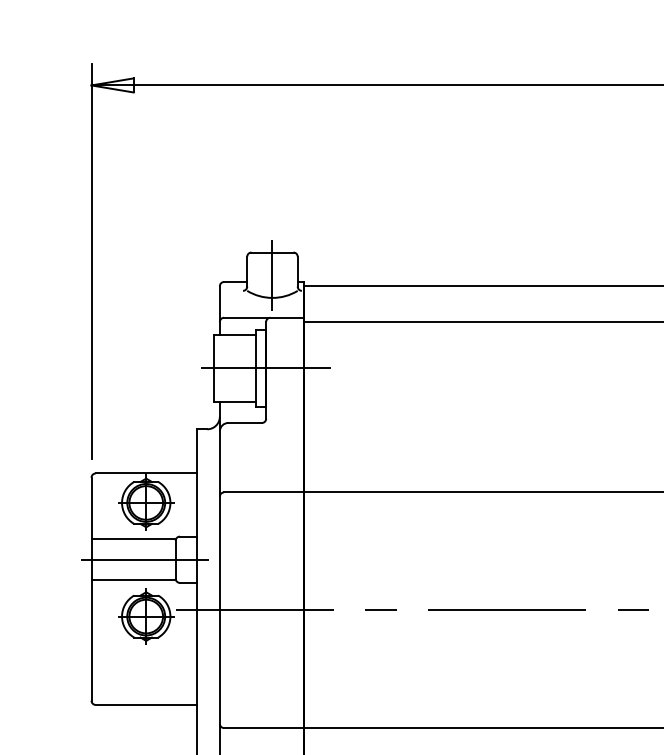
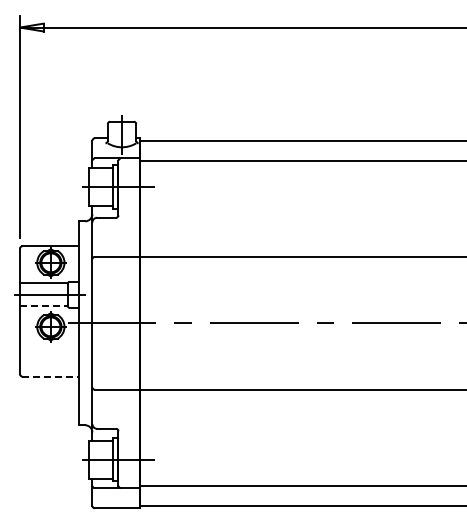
line: (133, 580) -> (43, 306), solid -> dashed
line: (147, 704) -> (51, 376), solid -> dashed

